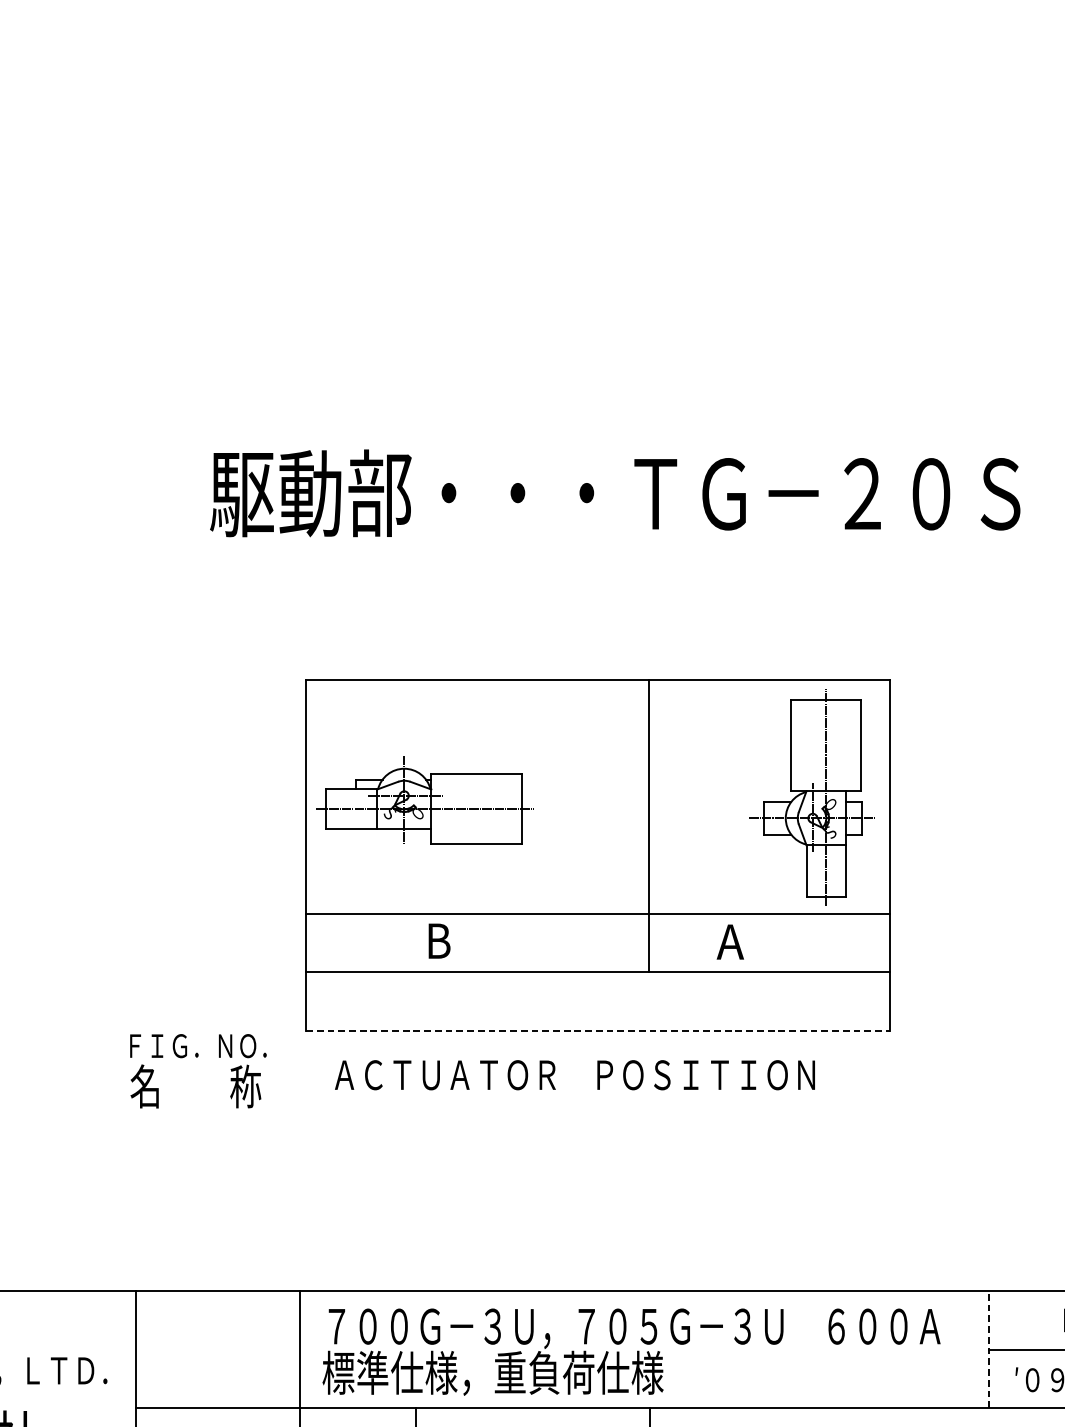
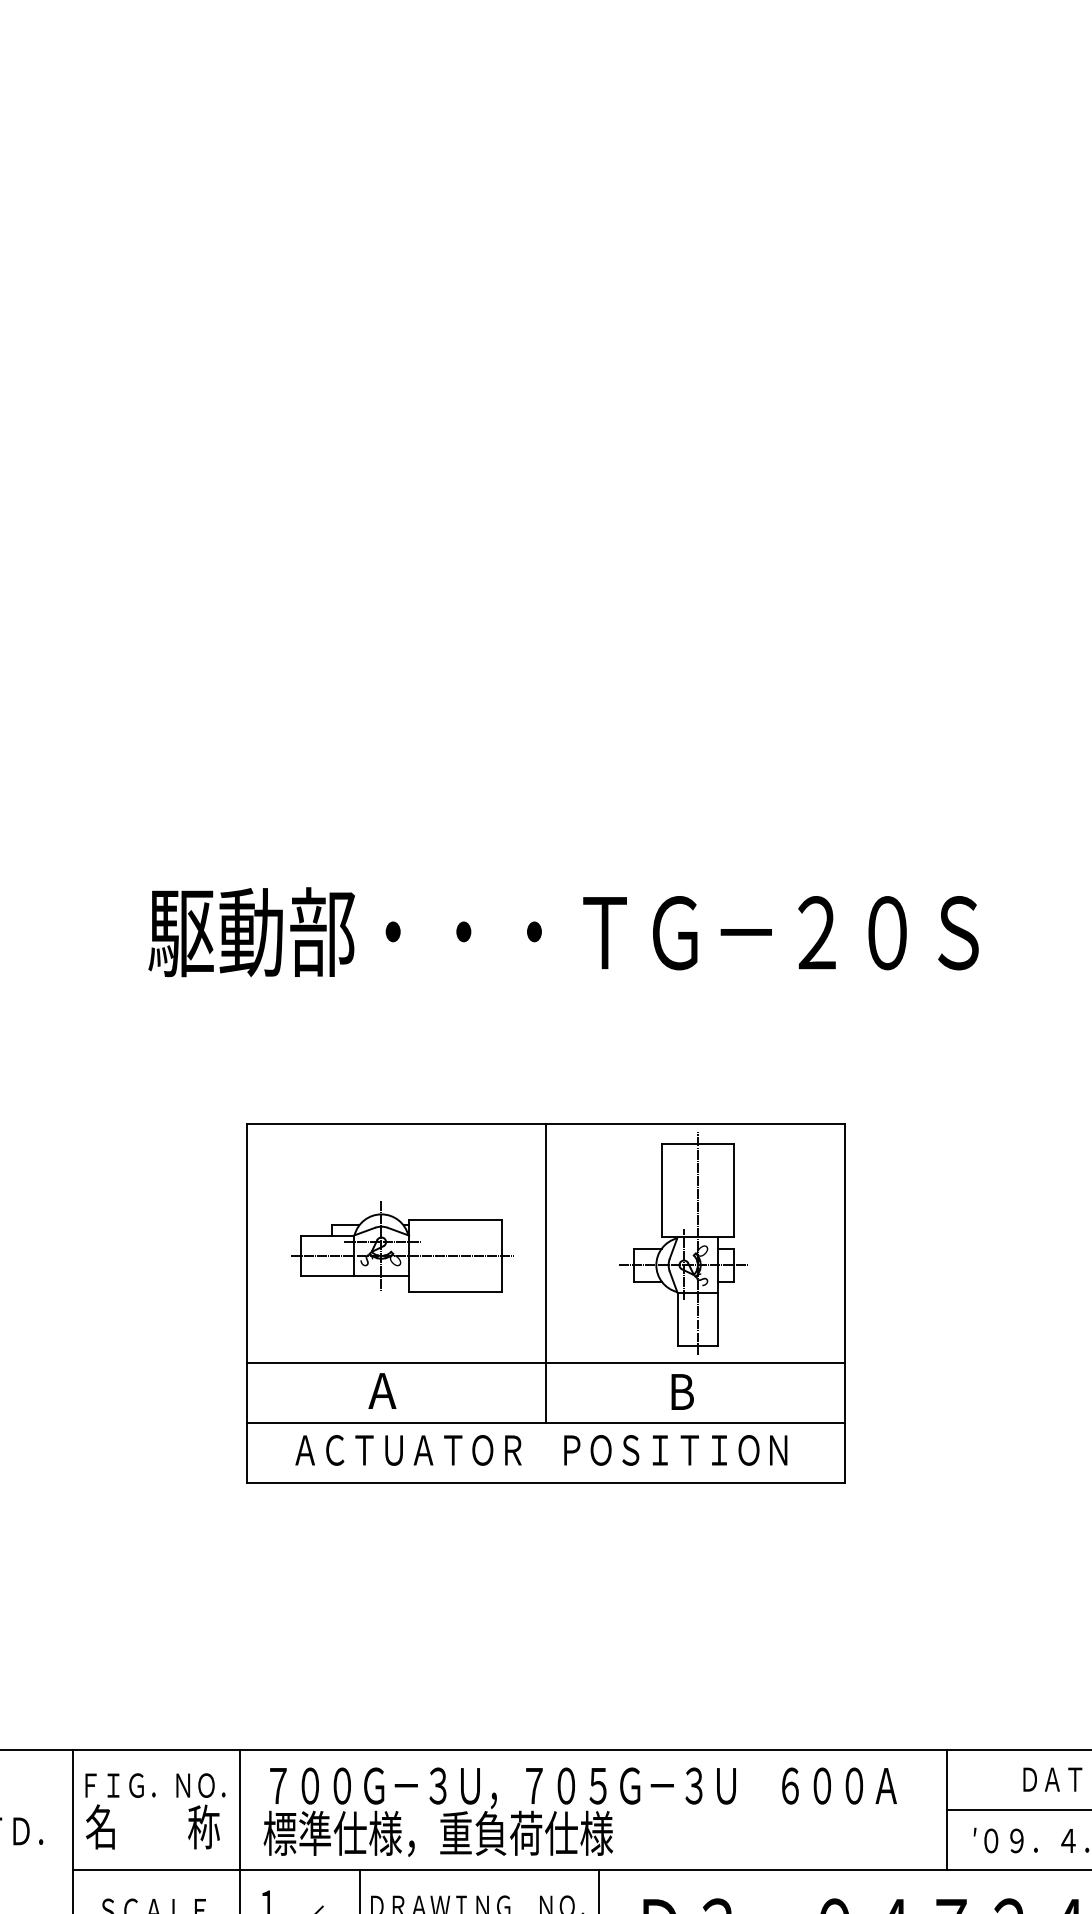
part: (812, 797) -> (683, 1243), moved
part: (424, 800) -> (402, 1246), moved
line: (649, 826) -> (546, 1273), moved
text: (438, 940) -> (382, 1390), B -> A
text: (730, 941) -> (681, 1391), A -> B
line: (598, 1031) -> (546, 1483), dashed -> solid
text: (198, 1071) -> (155, 1811), moved
text: (575, 1075) -> (541, 1450), moved
line: (988, 1349) -> (946, 1809), dashed -> solid

